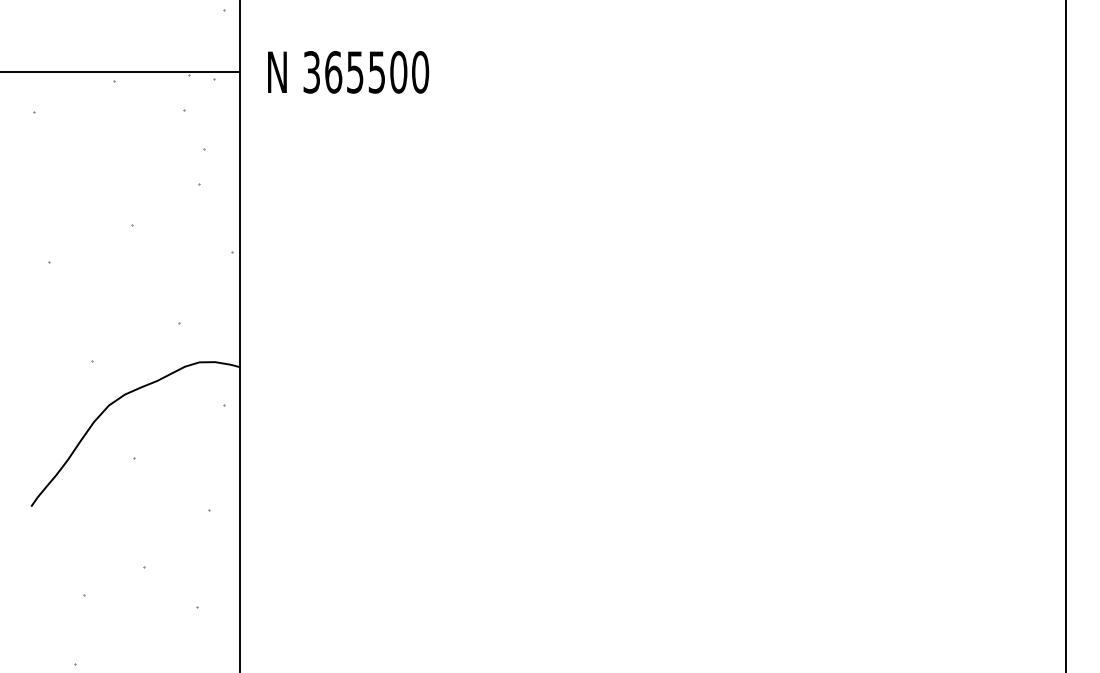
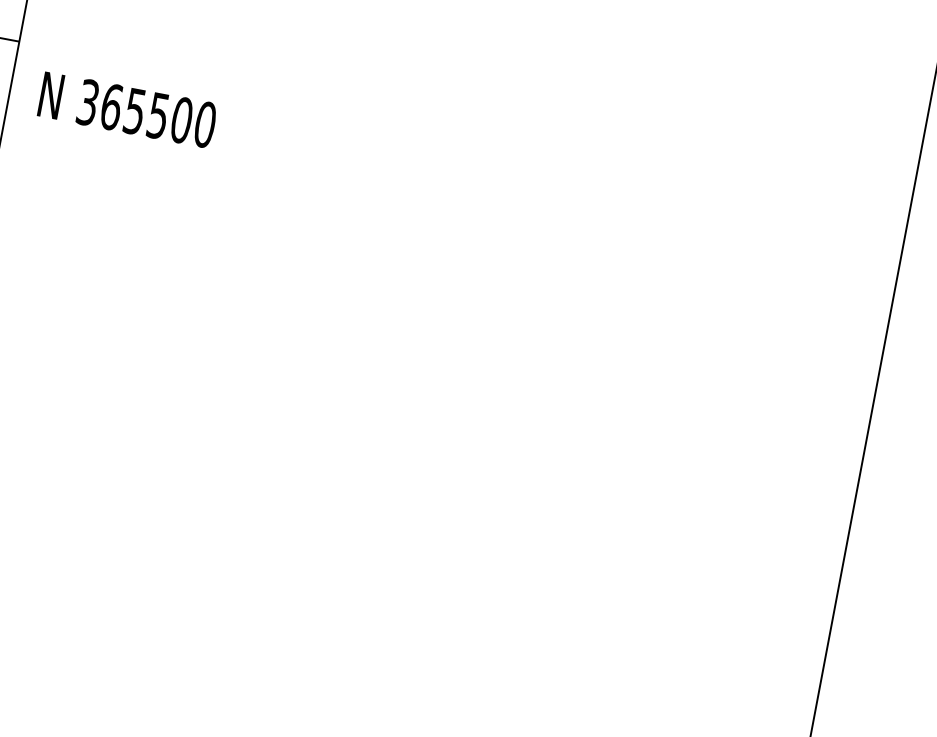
text: (348, 72) -> (127, 110), moved

